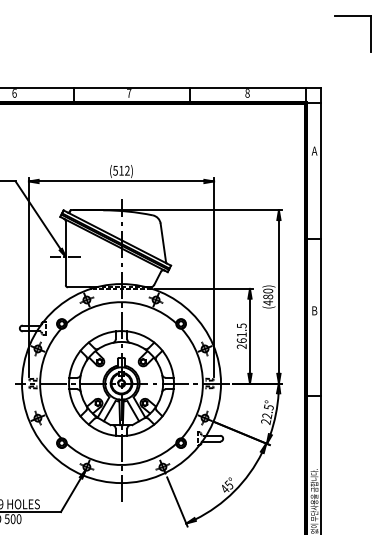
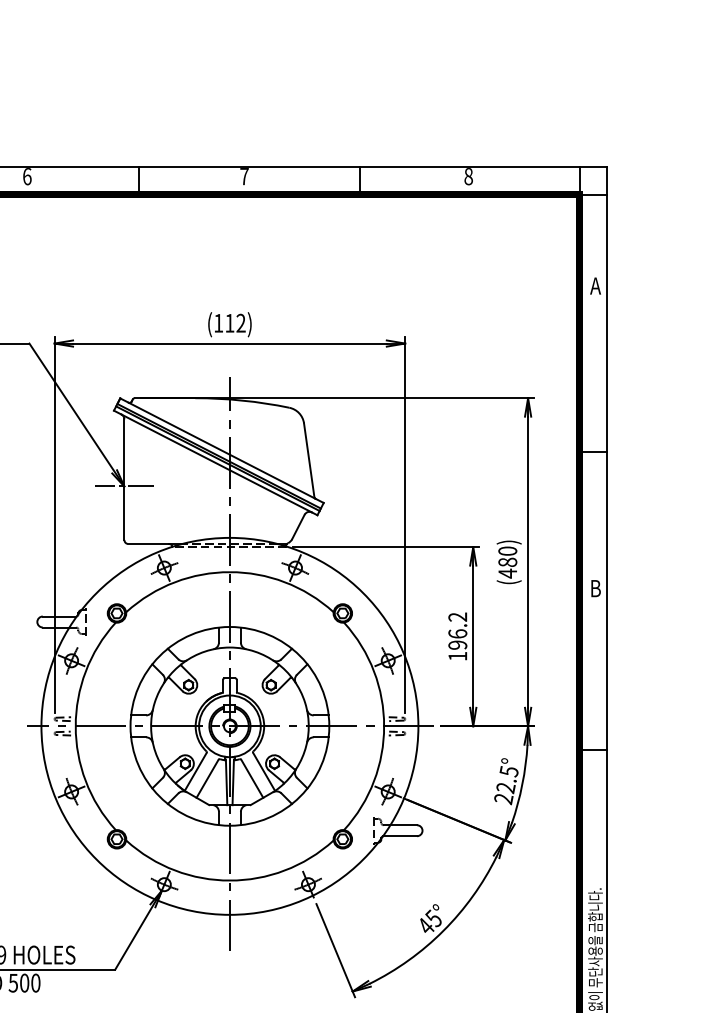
part: (352, 16) -> (667, 31), removed
text: (115, 170) -> (218, 322), (512) -> (112)
text: (241, 335) -> (457, 635), 261.5 -> 196.2

